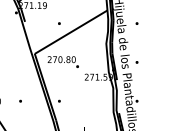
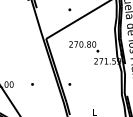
text: (62, 61) -> (83, 46), moved

